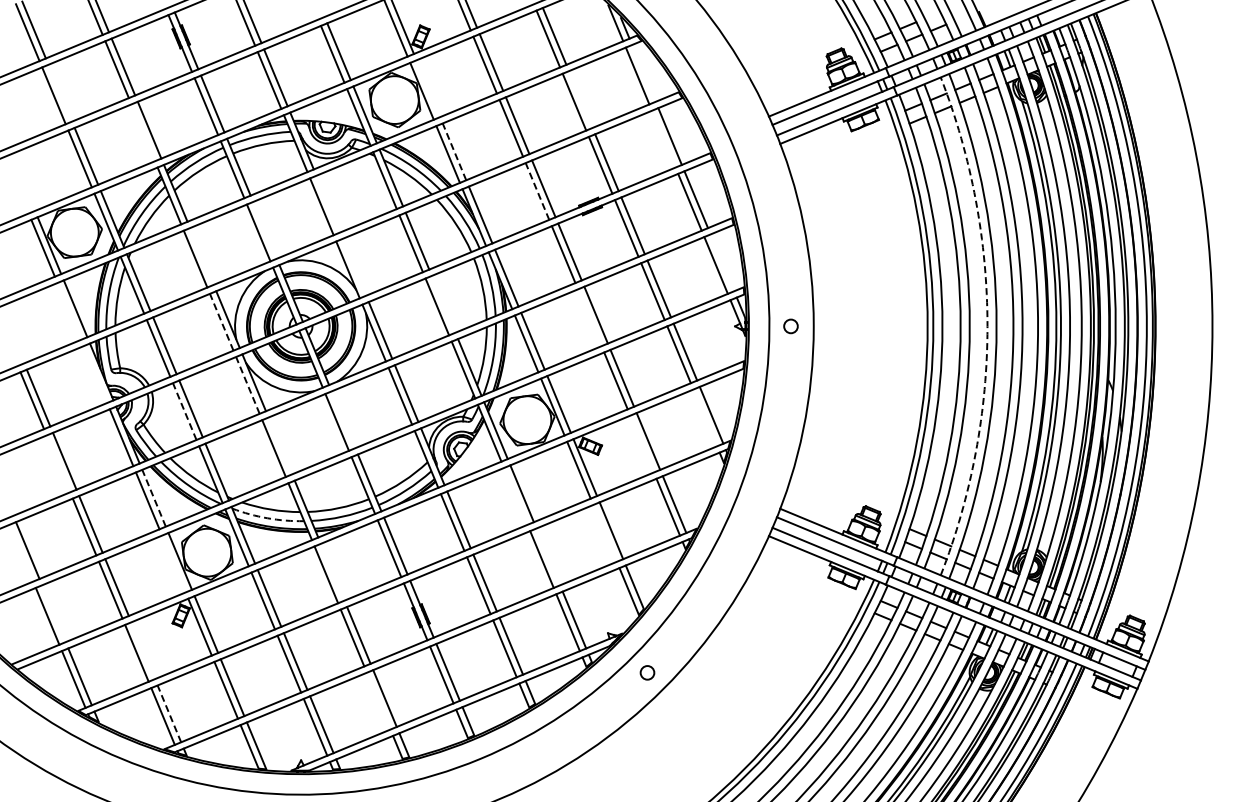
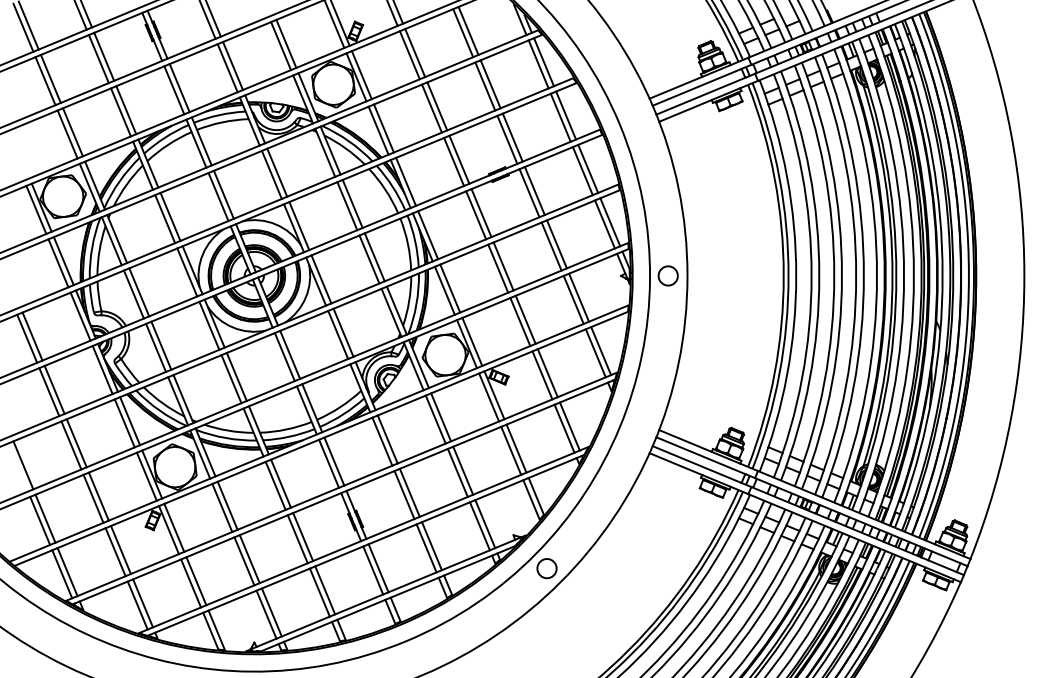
line: (643, 73) -> (543, 62), added
line: (428, 88) -> (361, 74), added
line: (60, 92) -> (51, 78), added
line: (580, 99) -> (490, 84), added
line: (143, 132) -> (121, 112), added
line: (663, 138) -> (560, 117), added
line: (454, 151) -> (383, 128), dashed -> solid
line: (537, 191) -> (454, 161), dashed -> solid
line: (327, 203) -> (276, 172), added
line: (264, 229) -> (223, 194), added
line: (201, 256) -> (170, 216), added
line: (722, 262) -> (610, 221), added
line: (354, 266) -> (299, 225), added
line: (443, 303) -> (374, 256), added
line: (69, 311) -> (58, 263), added
line: (589, 317) -> (498, 268), added
line: (221, 322) -> (187, 272), dashed -> solid
circle: (790, 326) -> (667, 276), size x1.67
arc: (987, 326) -> (834, 276), dashed -> solid
line: (95, 374) -> (80, 316), added
line: (247, 385) -> (209, 325), dashed -> solid
line: (184, 411) -> (155, 347), dashed -> solid
line: (705, 417) -> (596, 352), added
line: (343, 419) -> (290, 354), added
line: (641, 443) -> (541, 374), added
line: (280, 445) -> (236, 376), added
line: (58, 463) -> (49, 391), added
line: (515, 495) -> (435, 418), added
line: (154, 498) -> (130, 421), dashed -> solid
arc: (267, 518) -> (225, 438), dashed -> solid
line: (604, 532) -> (510, 450), added
line: (548, 556) -> (463, 470), added
line: (173, 563) -> (146, 476), added
line: (332, 571) -> (280, 483), added
line: (53, 613) -> (45, 518), added
line: (143, 650) -> (121, 549), added
circle: (647, 672) -> (547, 568), size x1.67
line: (378, 700) -> (319, 592), added
line: (169, 713) -> (143, 603), dashed -> solid

